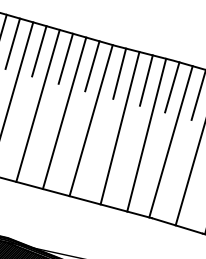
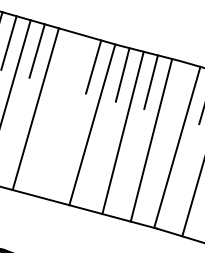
line: (65, 58) -> (65, 58), removed
line: (172, 87) -> (178, 89), removed
line: (64, 113) -> (63, 117), removed

